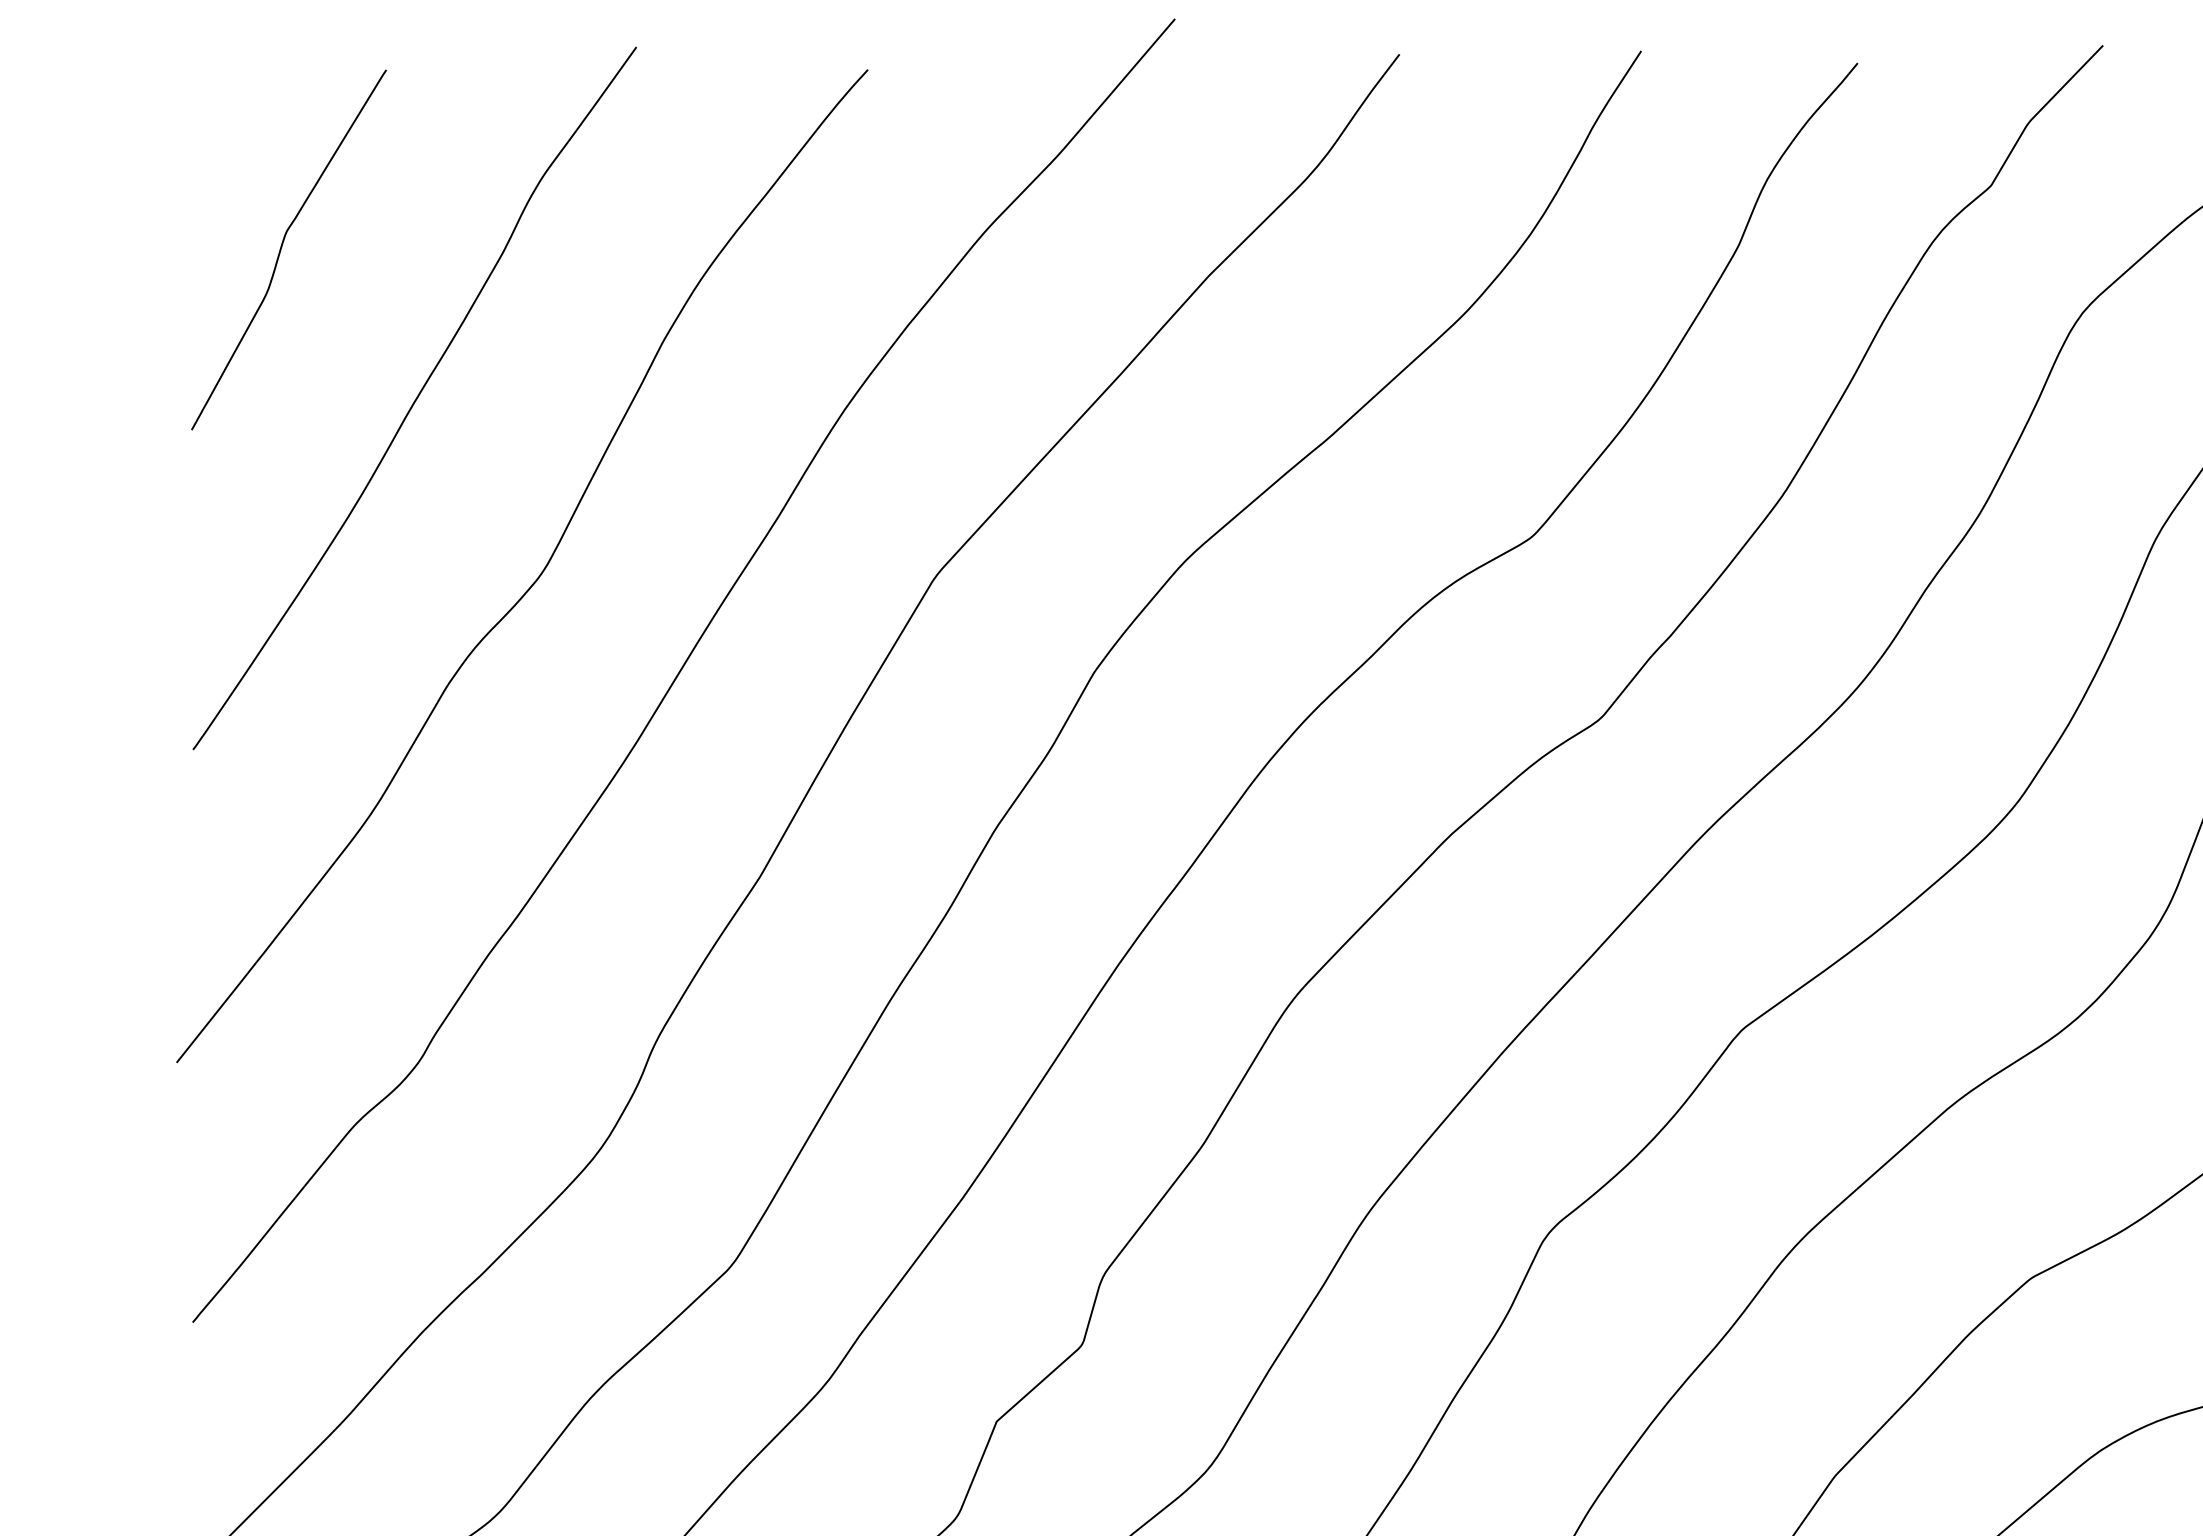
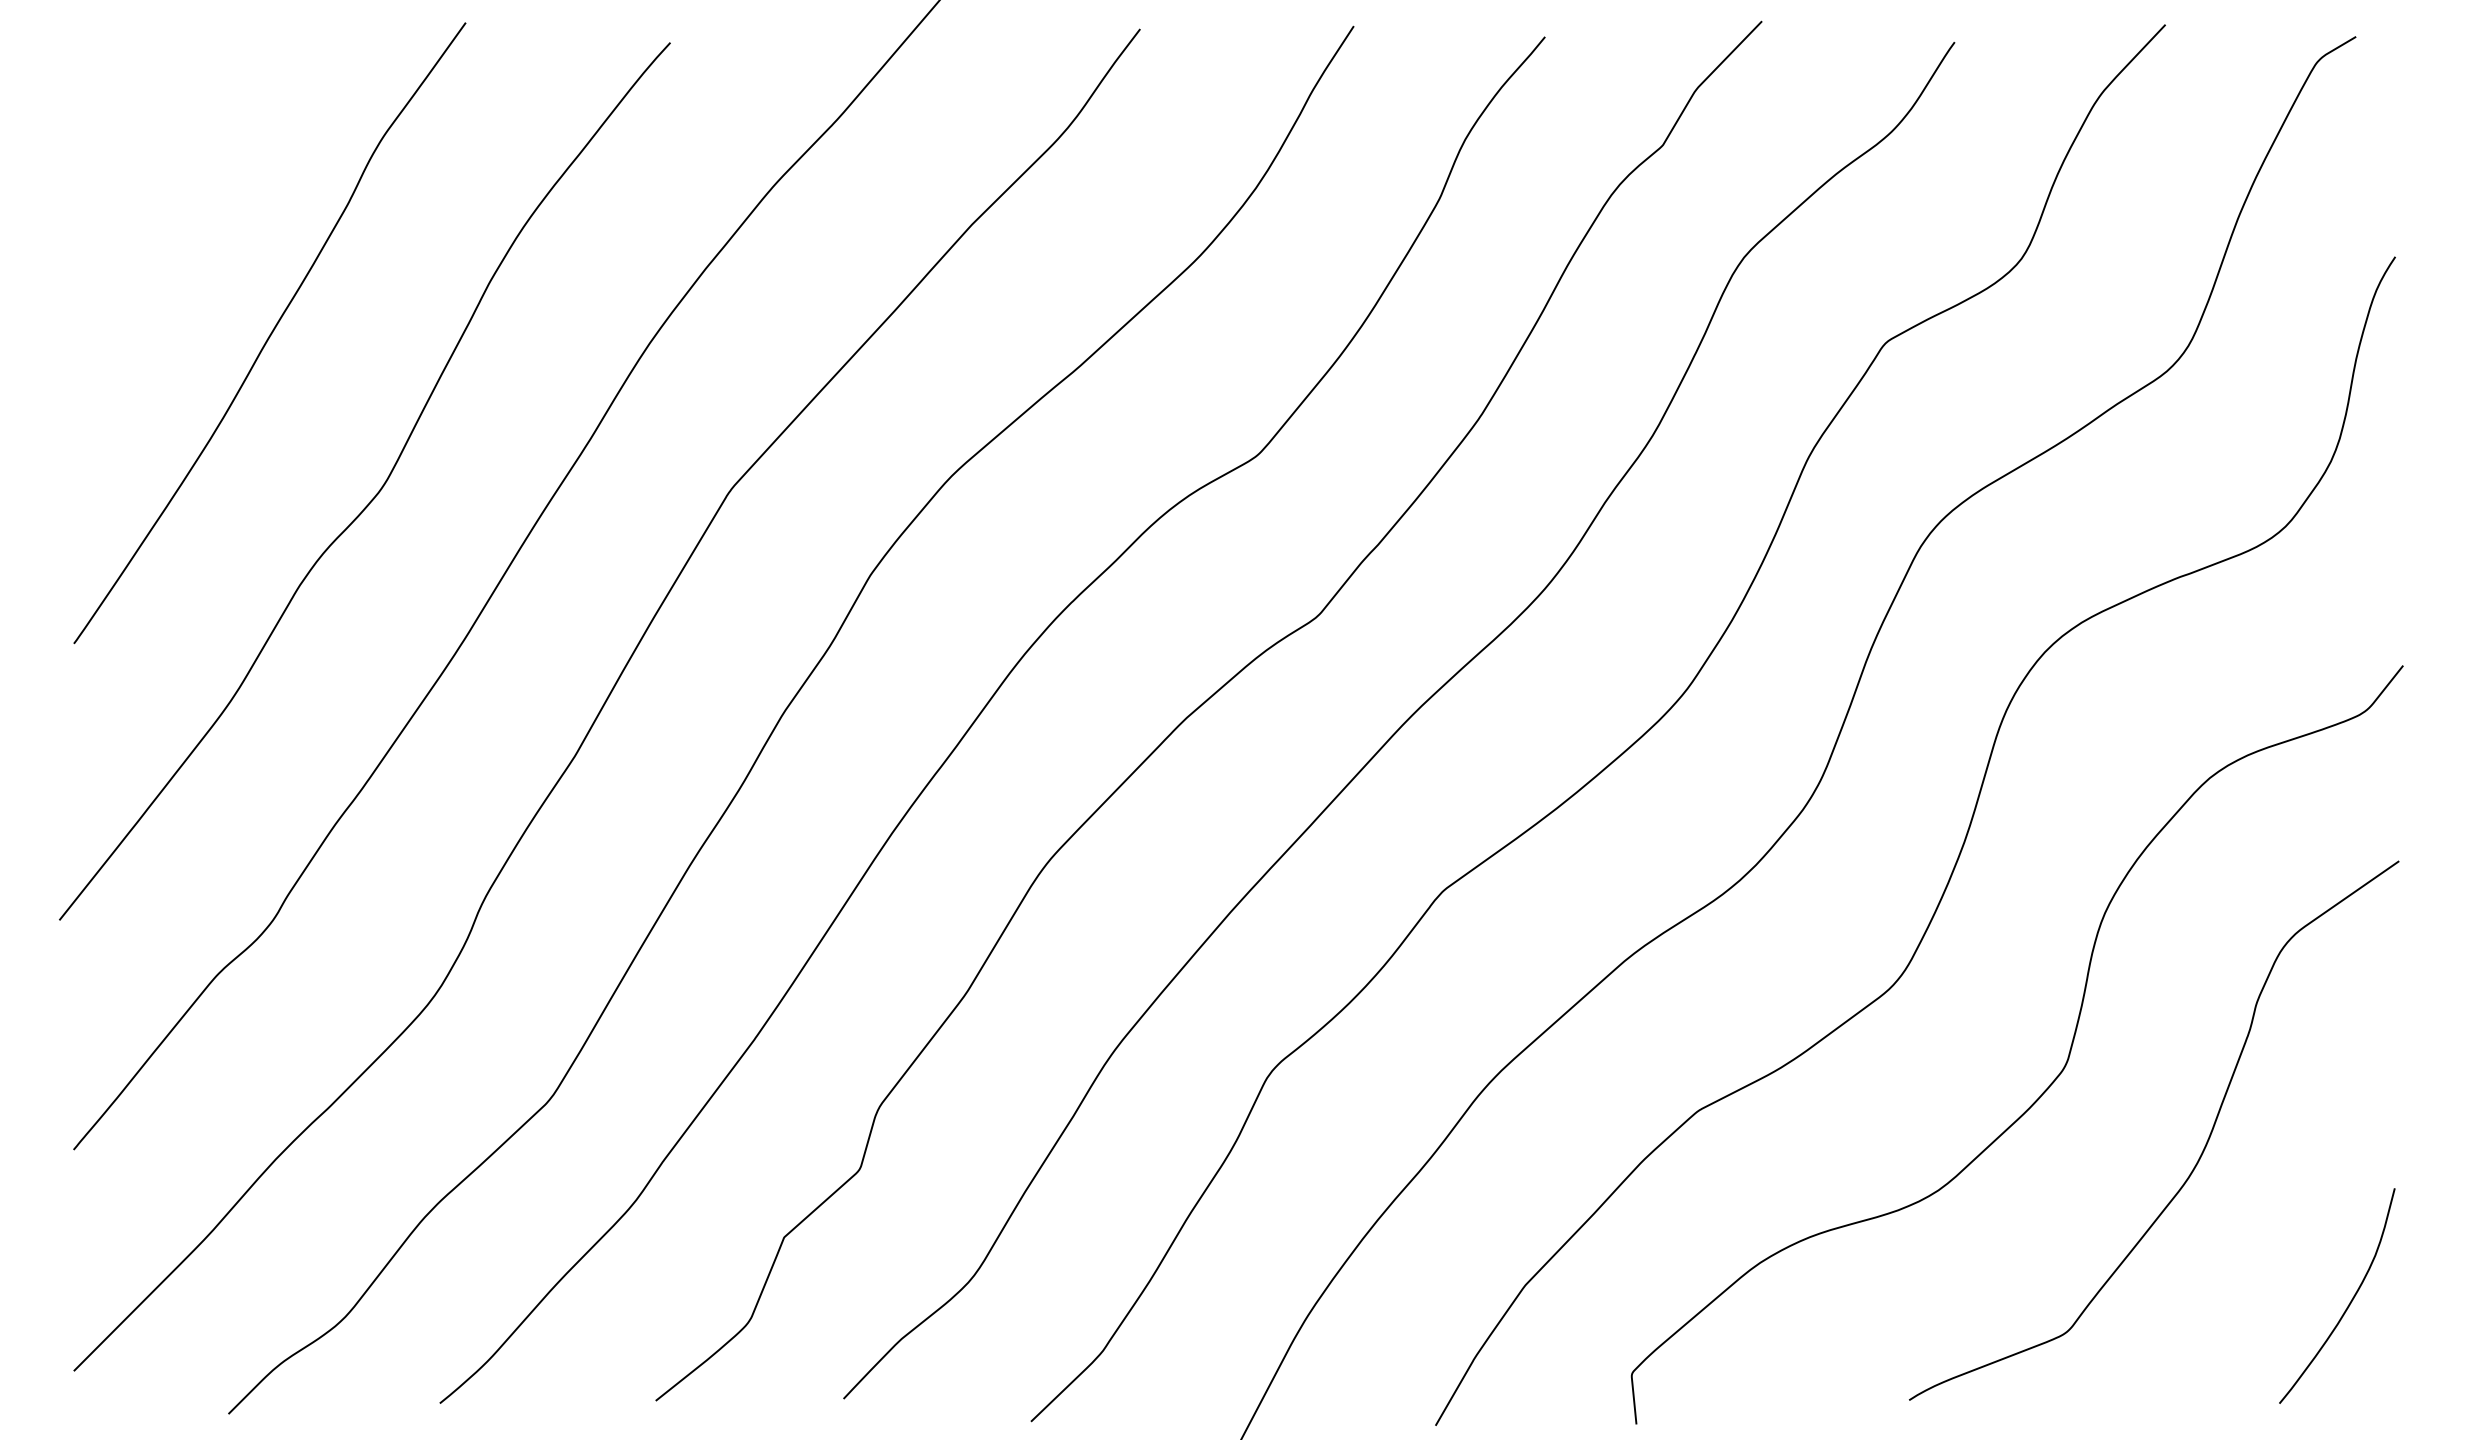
curve: (283, 246) -> (153, 198), removed

